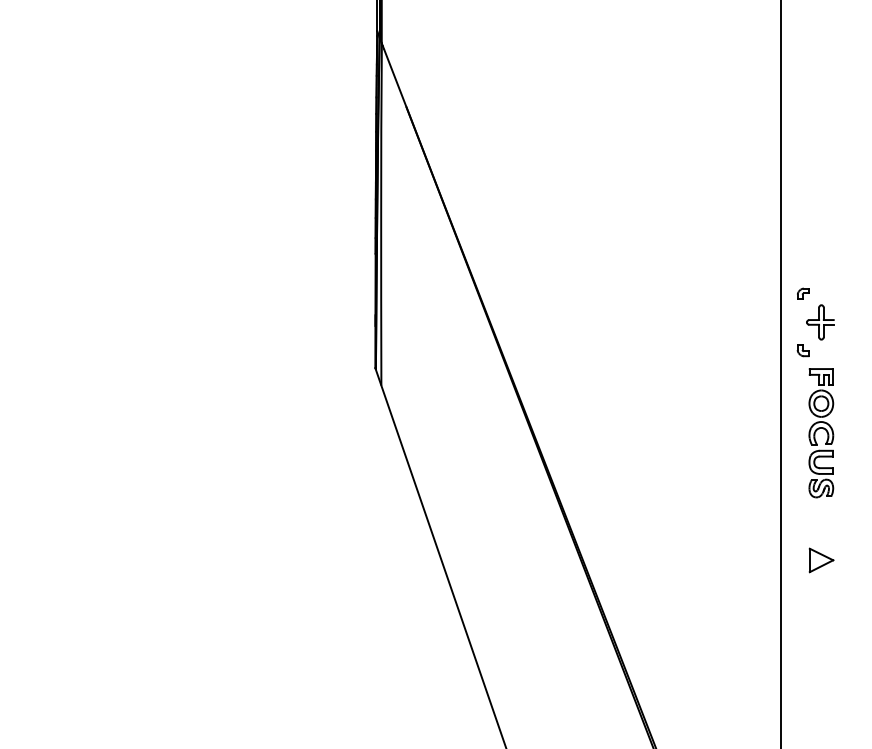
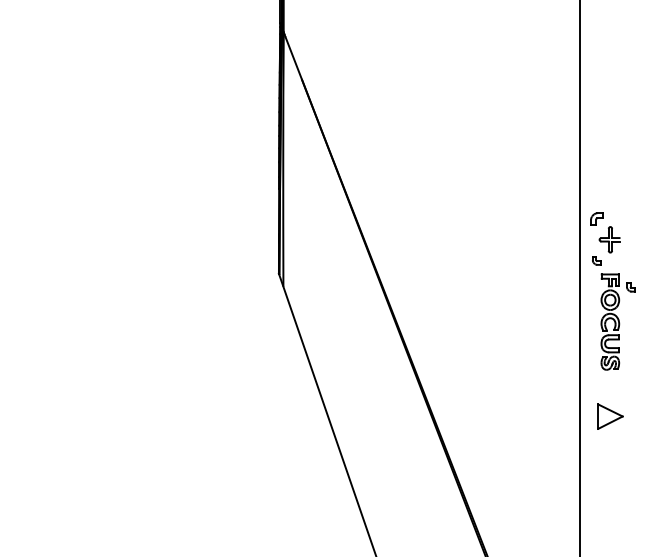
part: (803, 293) -> (597, 218), size x1.4
part: (848, 386) -> (630, 287), added
part: (821, 560) -> (610, 416), size x1.4

